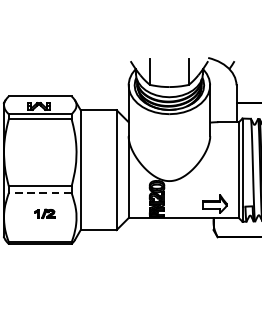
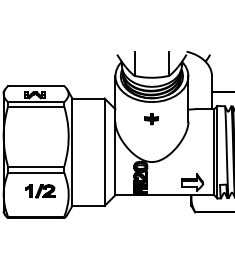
part: (168, 133) -> (151, 119), added
line: (39, 192) -> (35, 172), dashed -> solid
part: (45, 213) -> (40, 191), size x1.67

